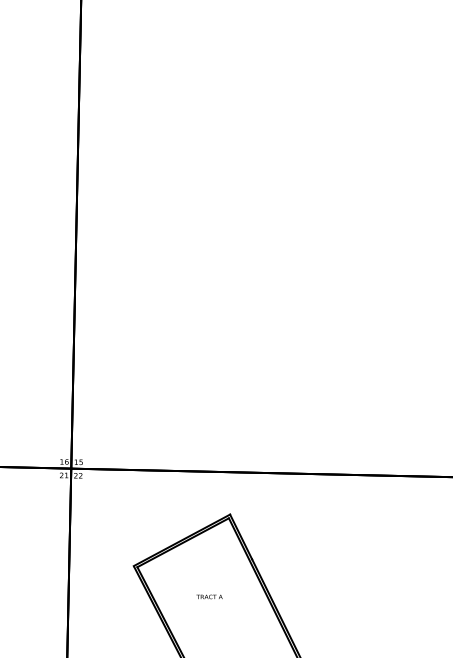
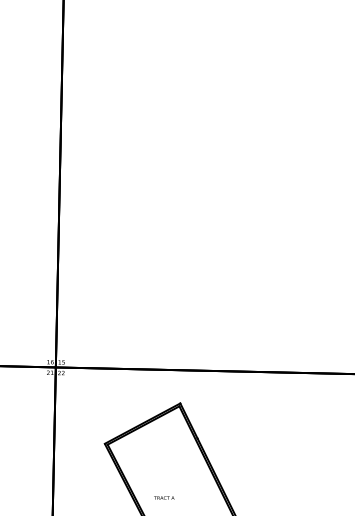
text: (209, 596) -> (164, 497), moved

